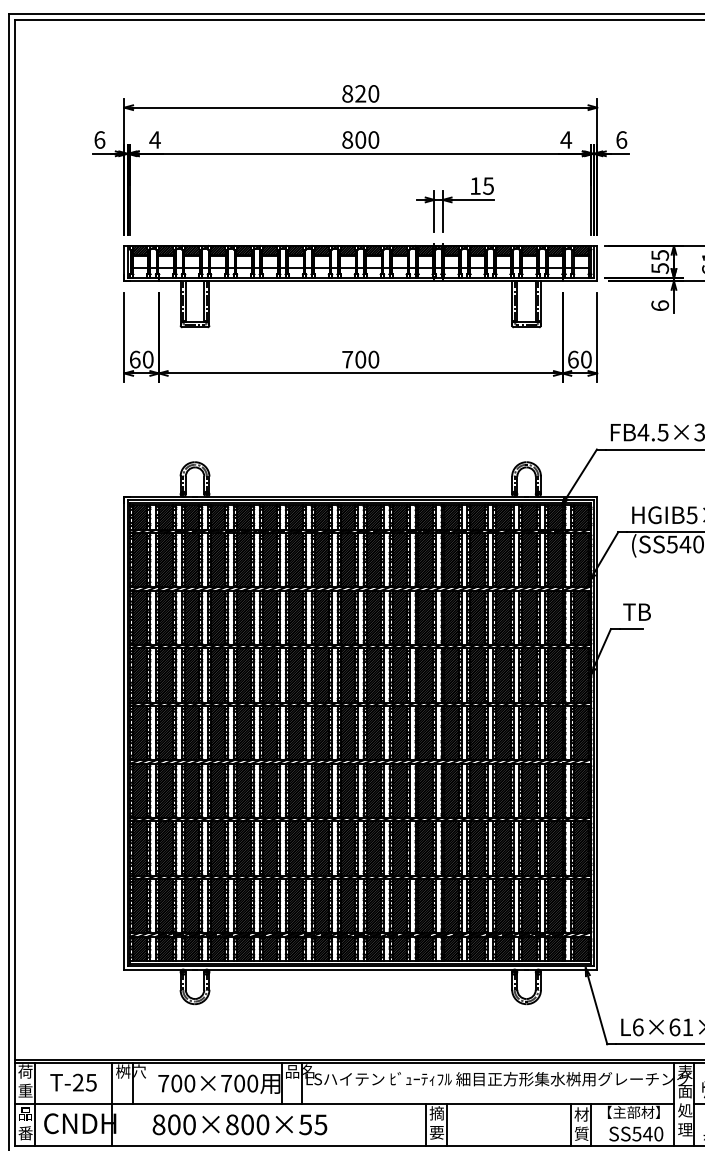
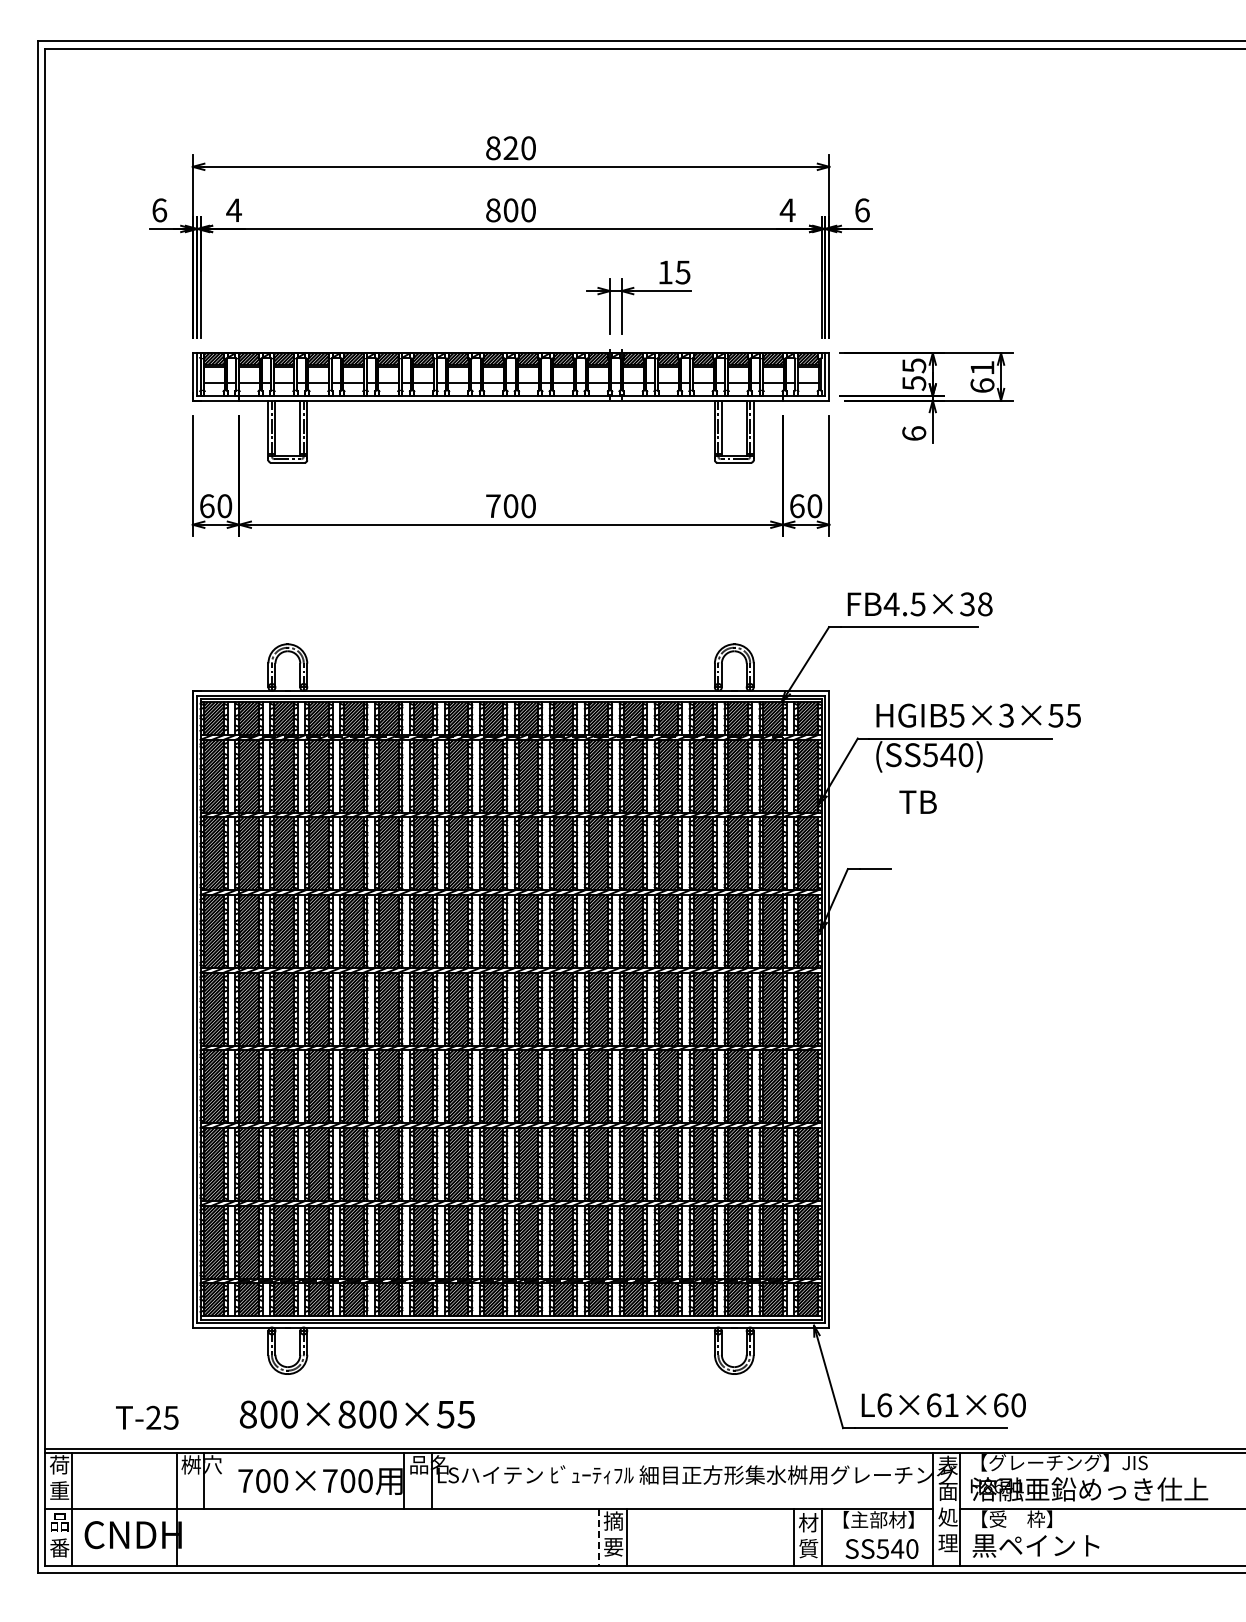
text: (636, 611) -> (917, 801), moved
text: (73, 1082) -> (147, 1417), moved
text: (240, 1124) -> (357, 1414), moved
line: (426, 1125) -> (599, 1537), solid -> dashed

